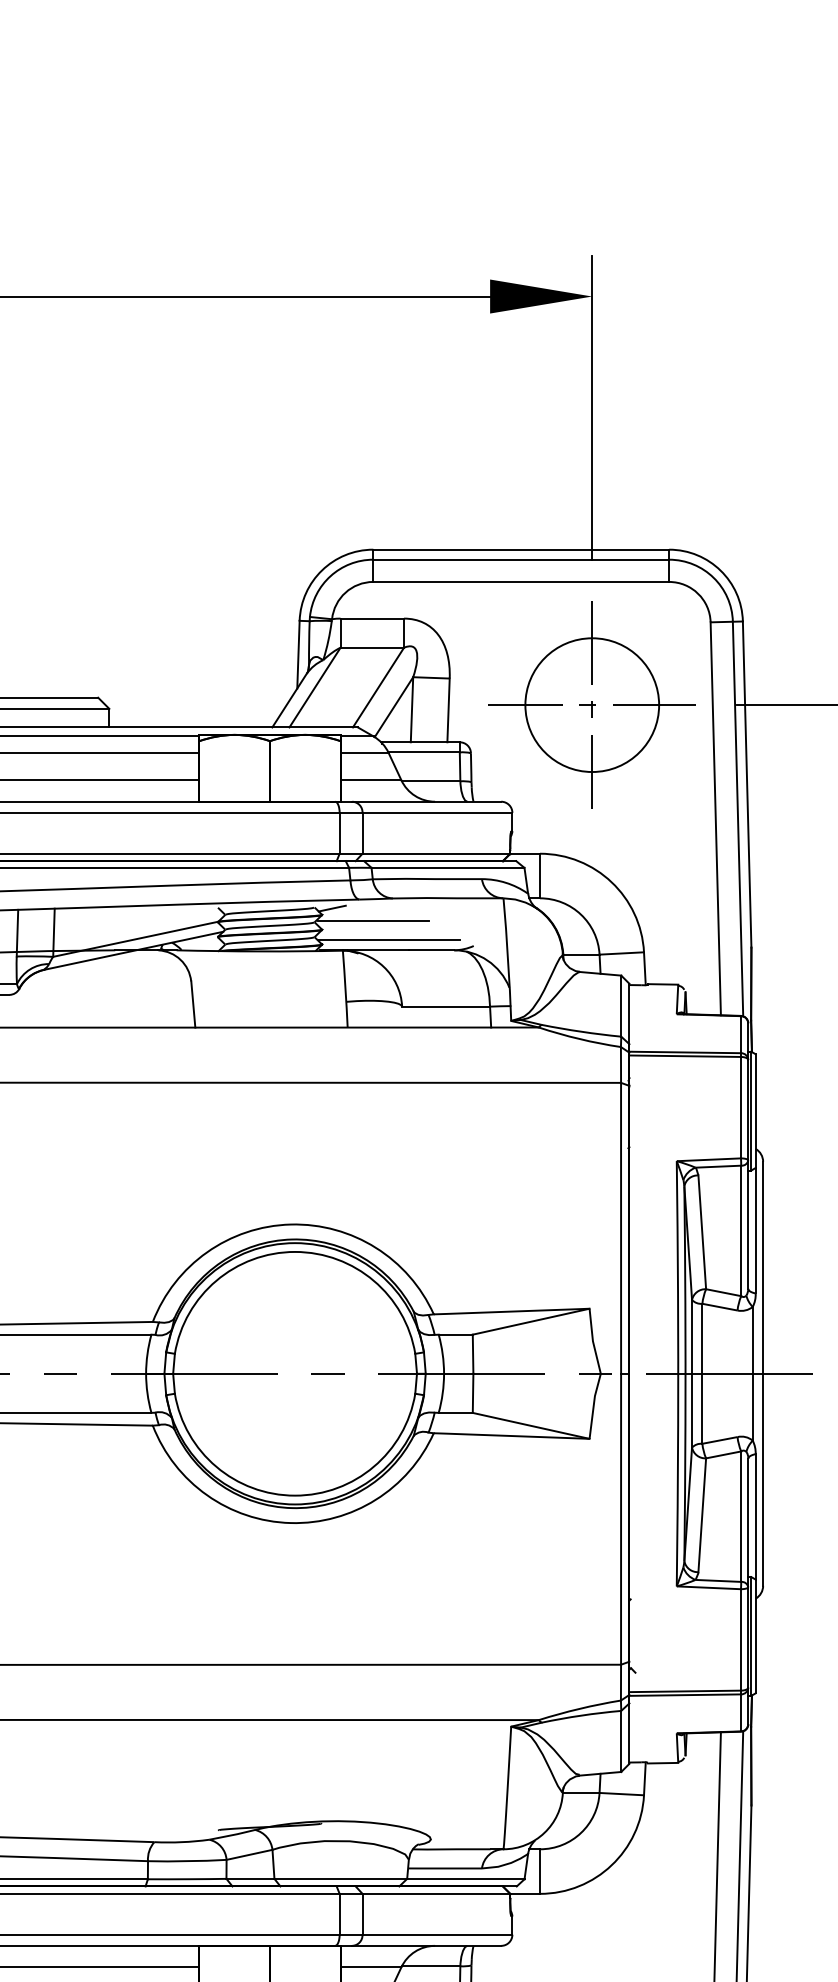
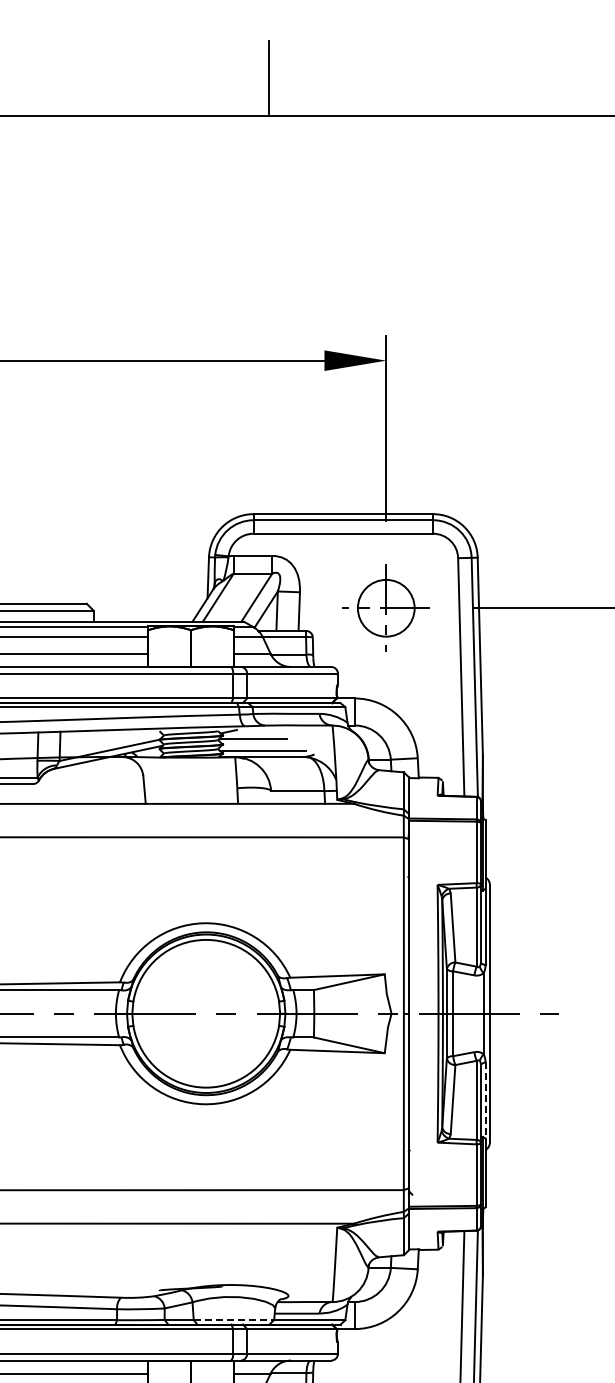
part: (590, 703) -> (385, 607), size x0.7
line: (755, 1518) -> (485, 1101), solid -> dashed
line: (341, 1878) -> (234, 1319), solid -> dashed

